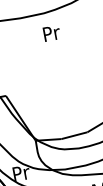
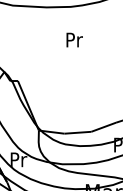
text: (51, 32) -> (74, 39), moved

